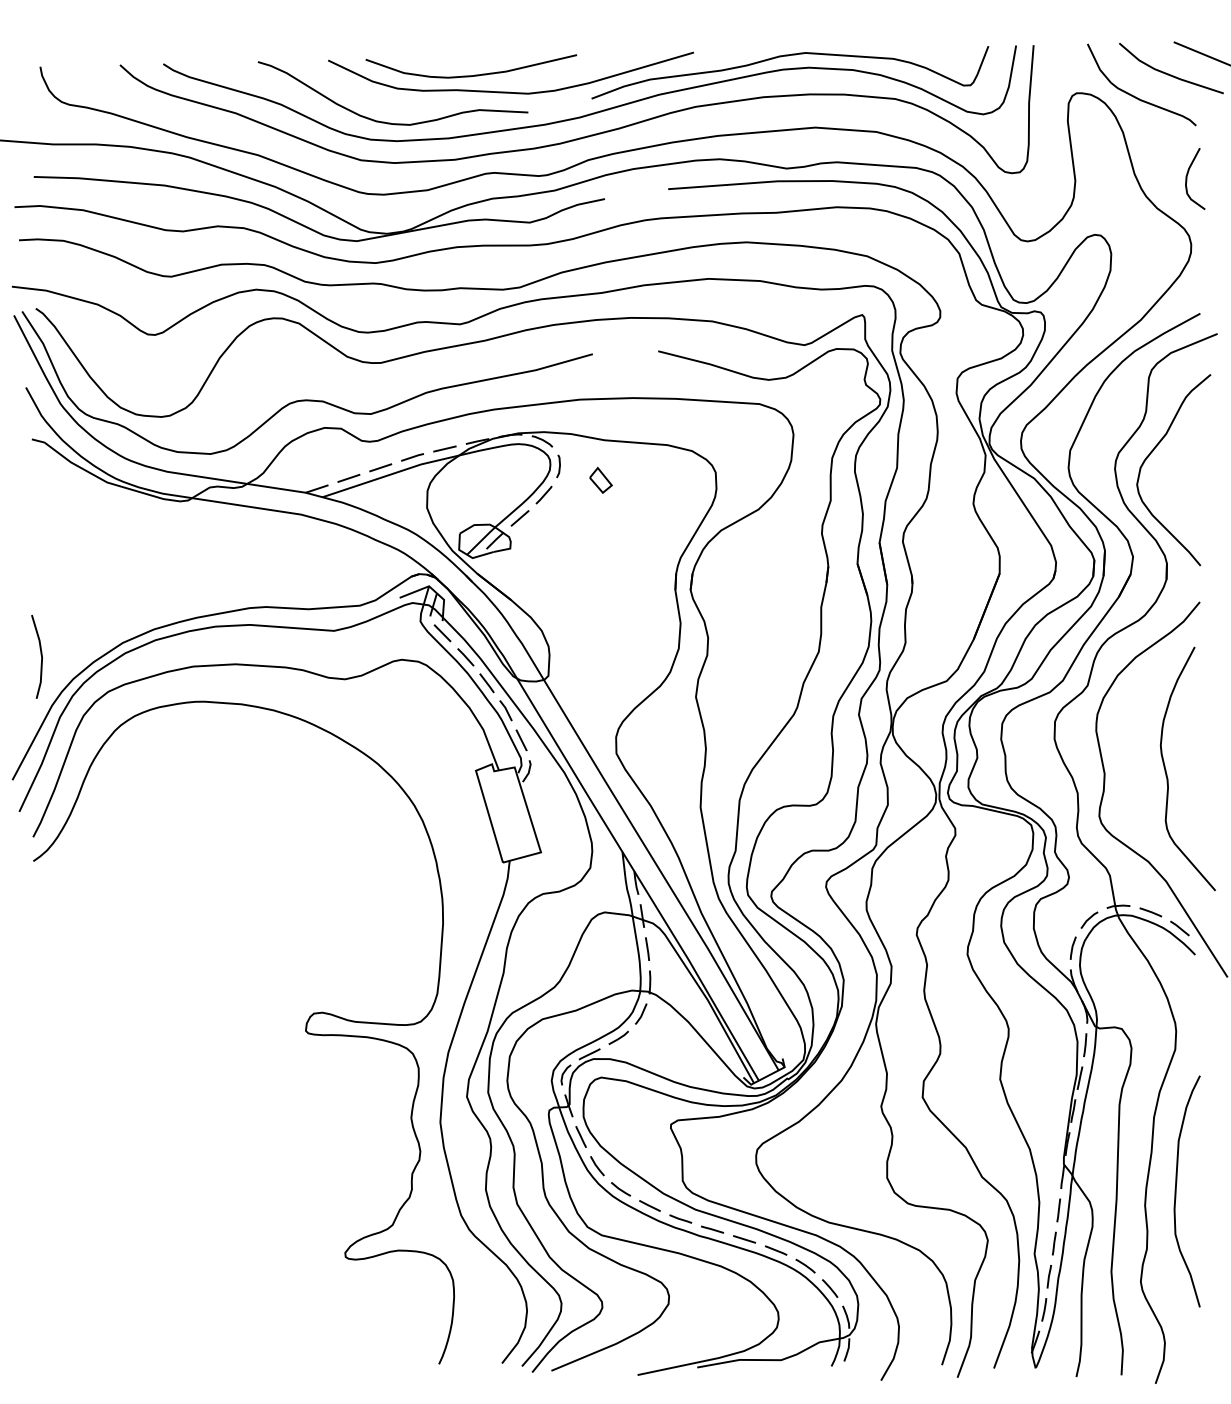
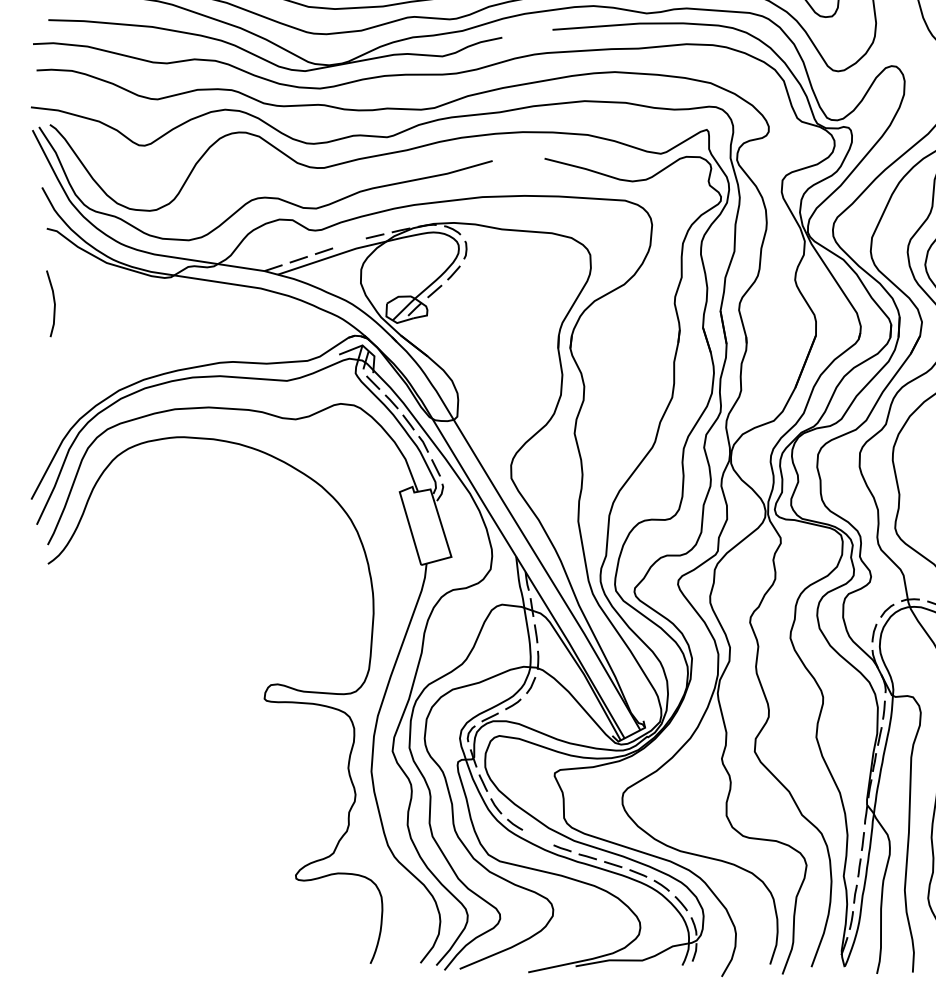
line: (412, 457) -> (349, 243), removed
part: (600, 479) -> (498, 260), removed
line: (40, 655) -> (53, 302), moved
line: (649, 1205) -> (537, 837), removed

